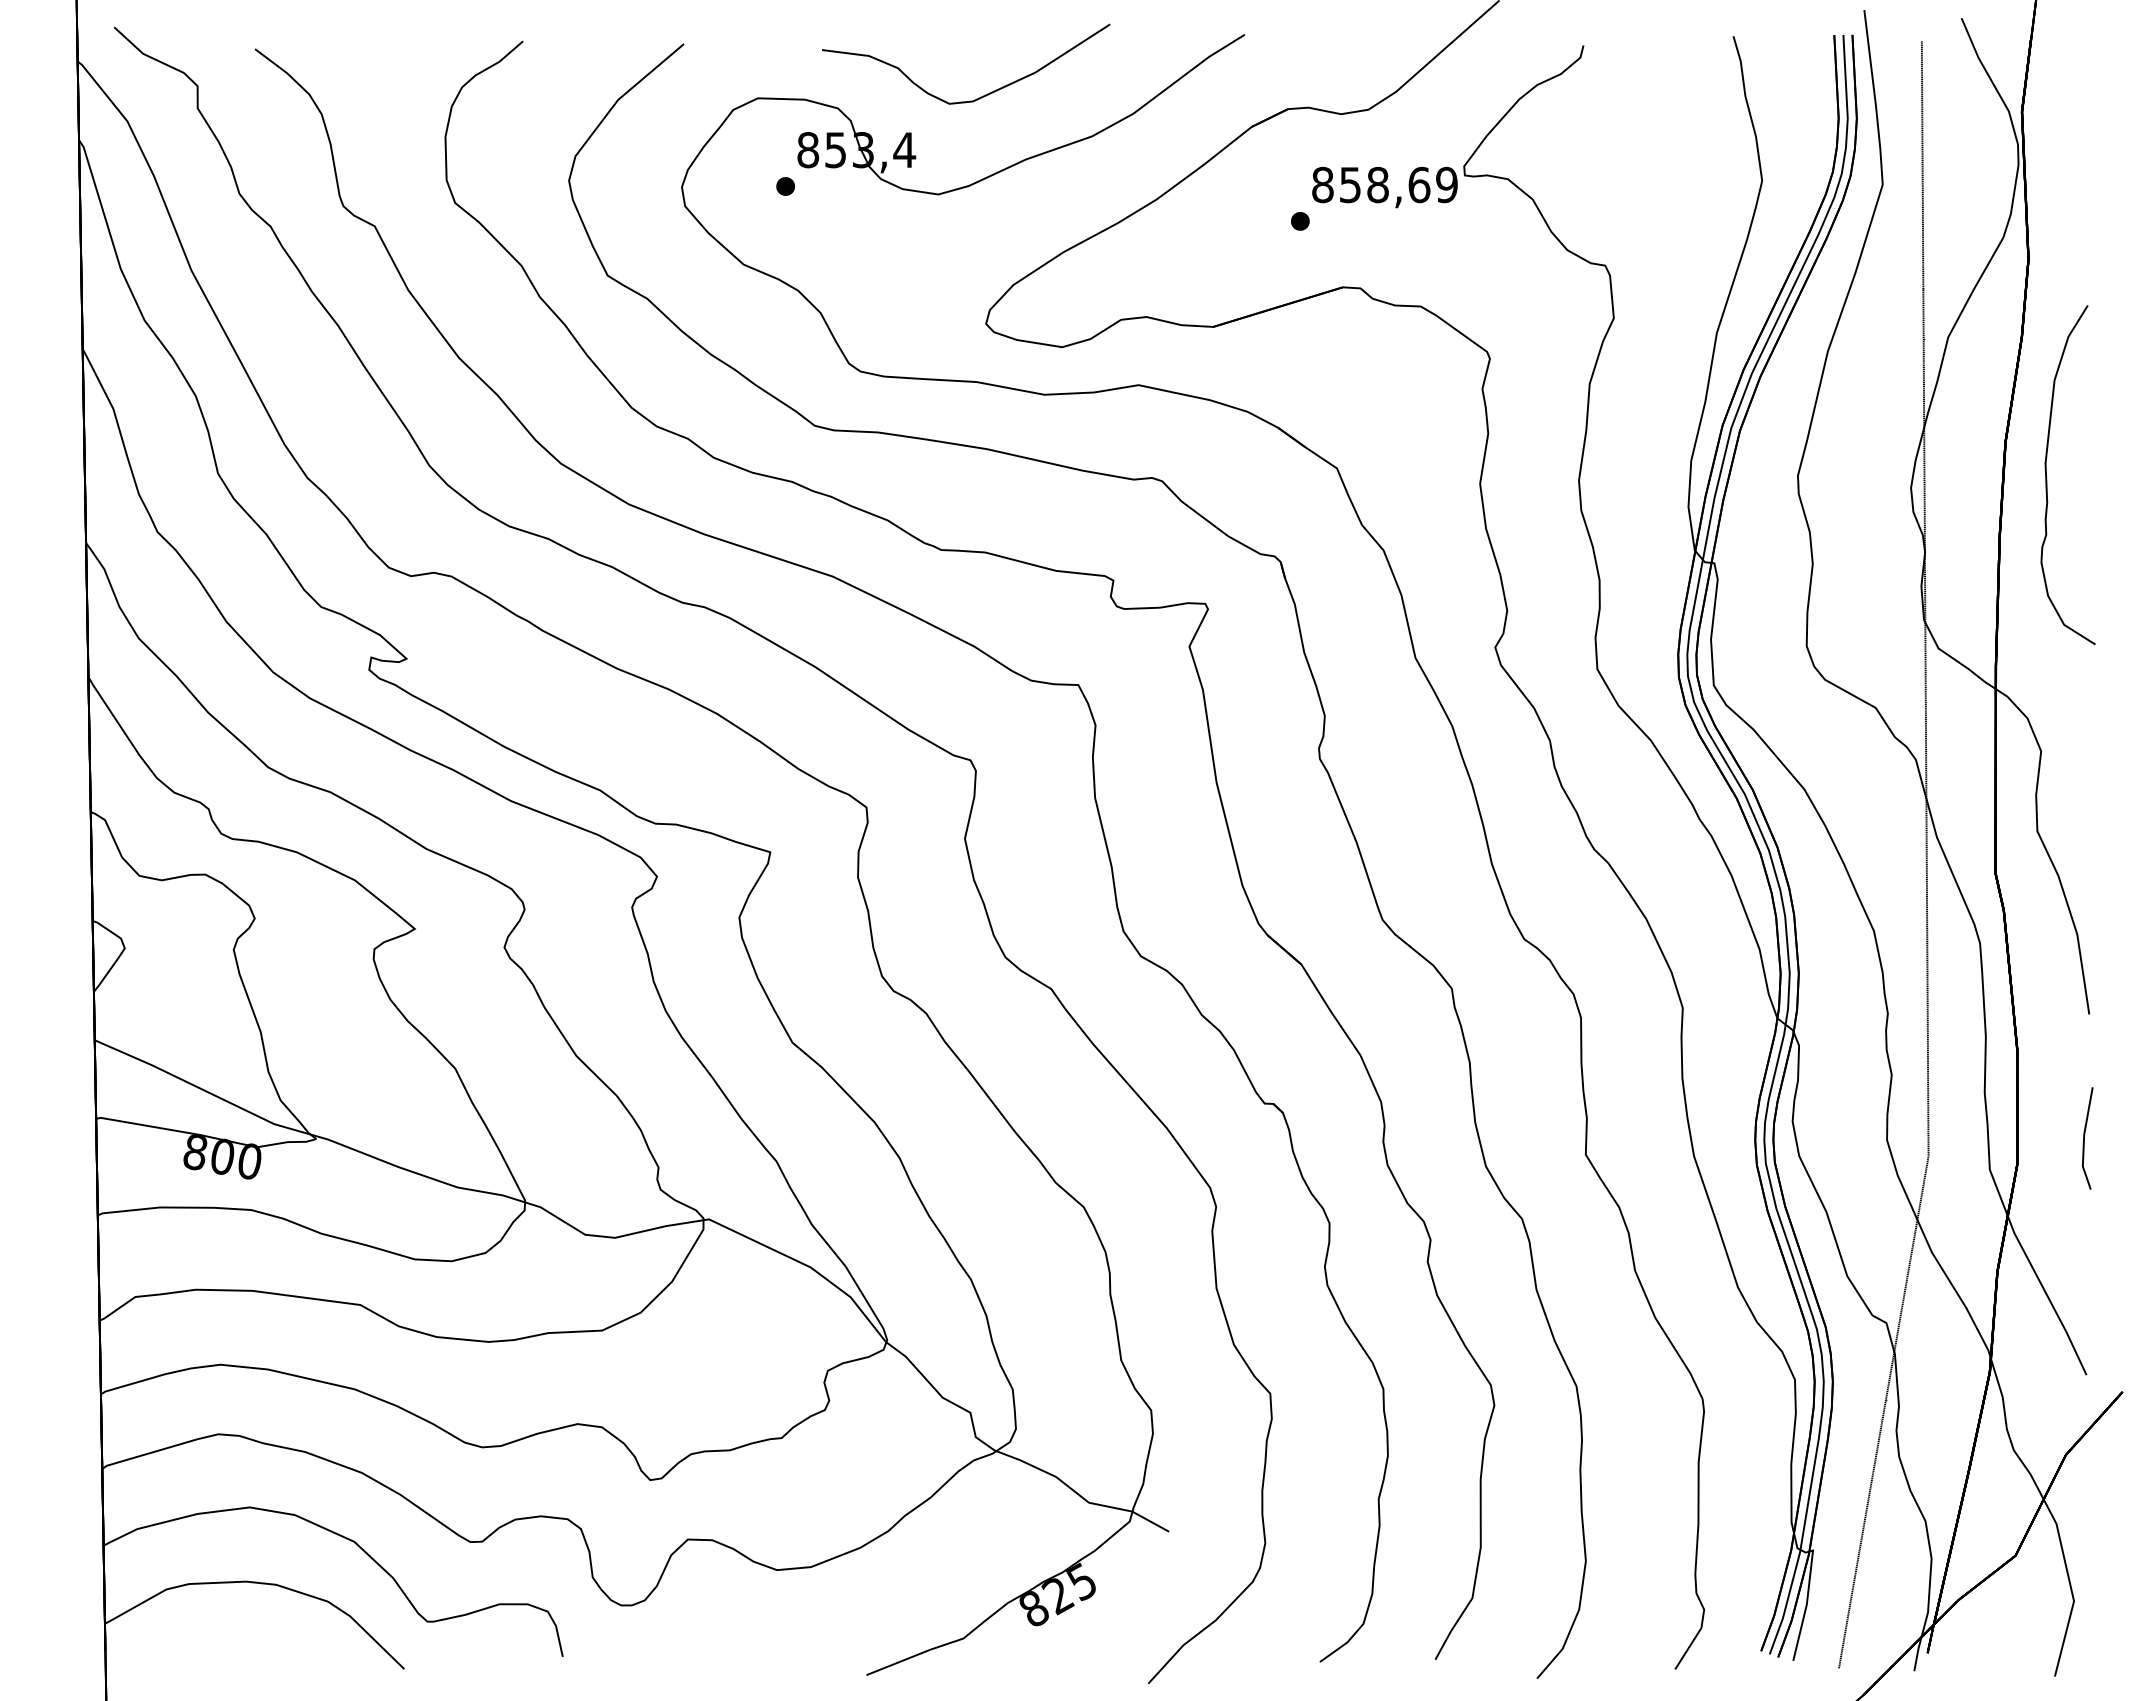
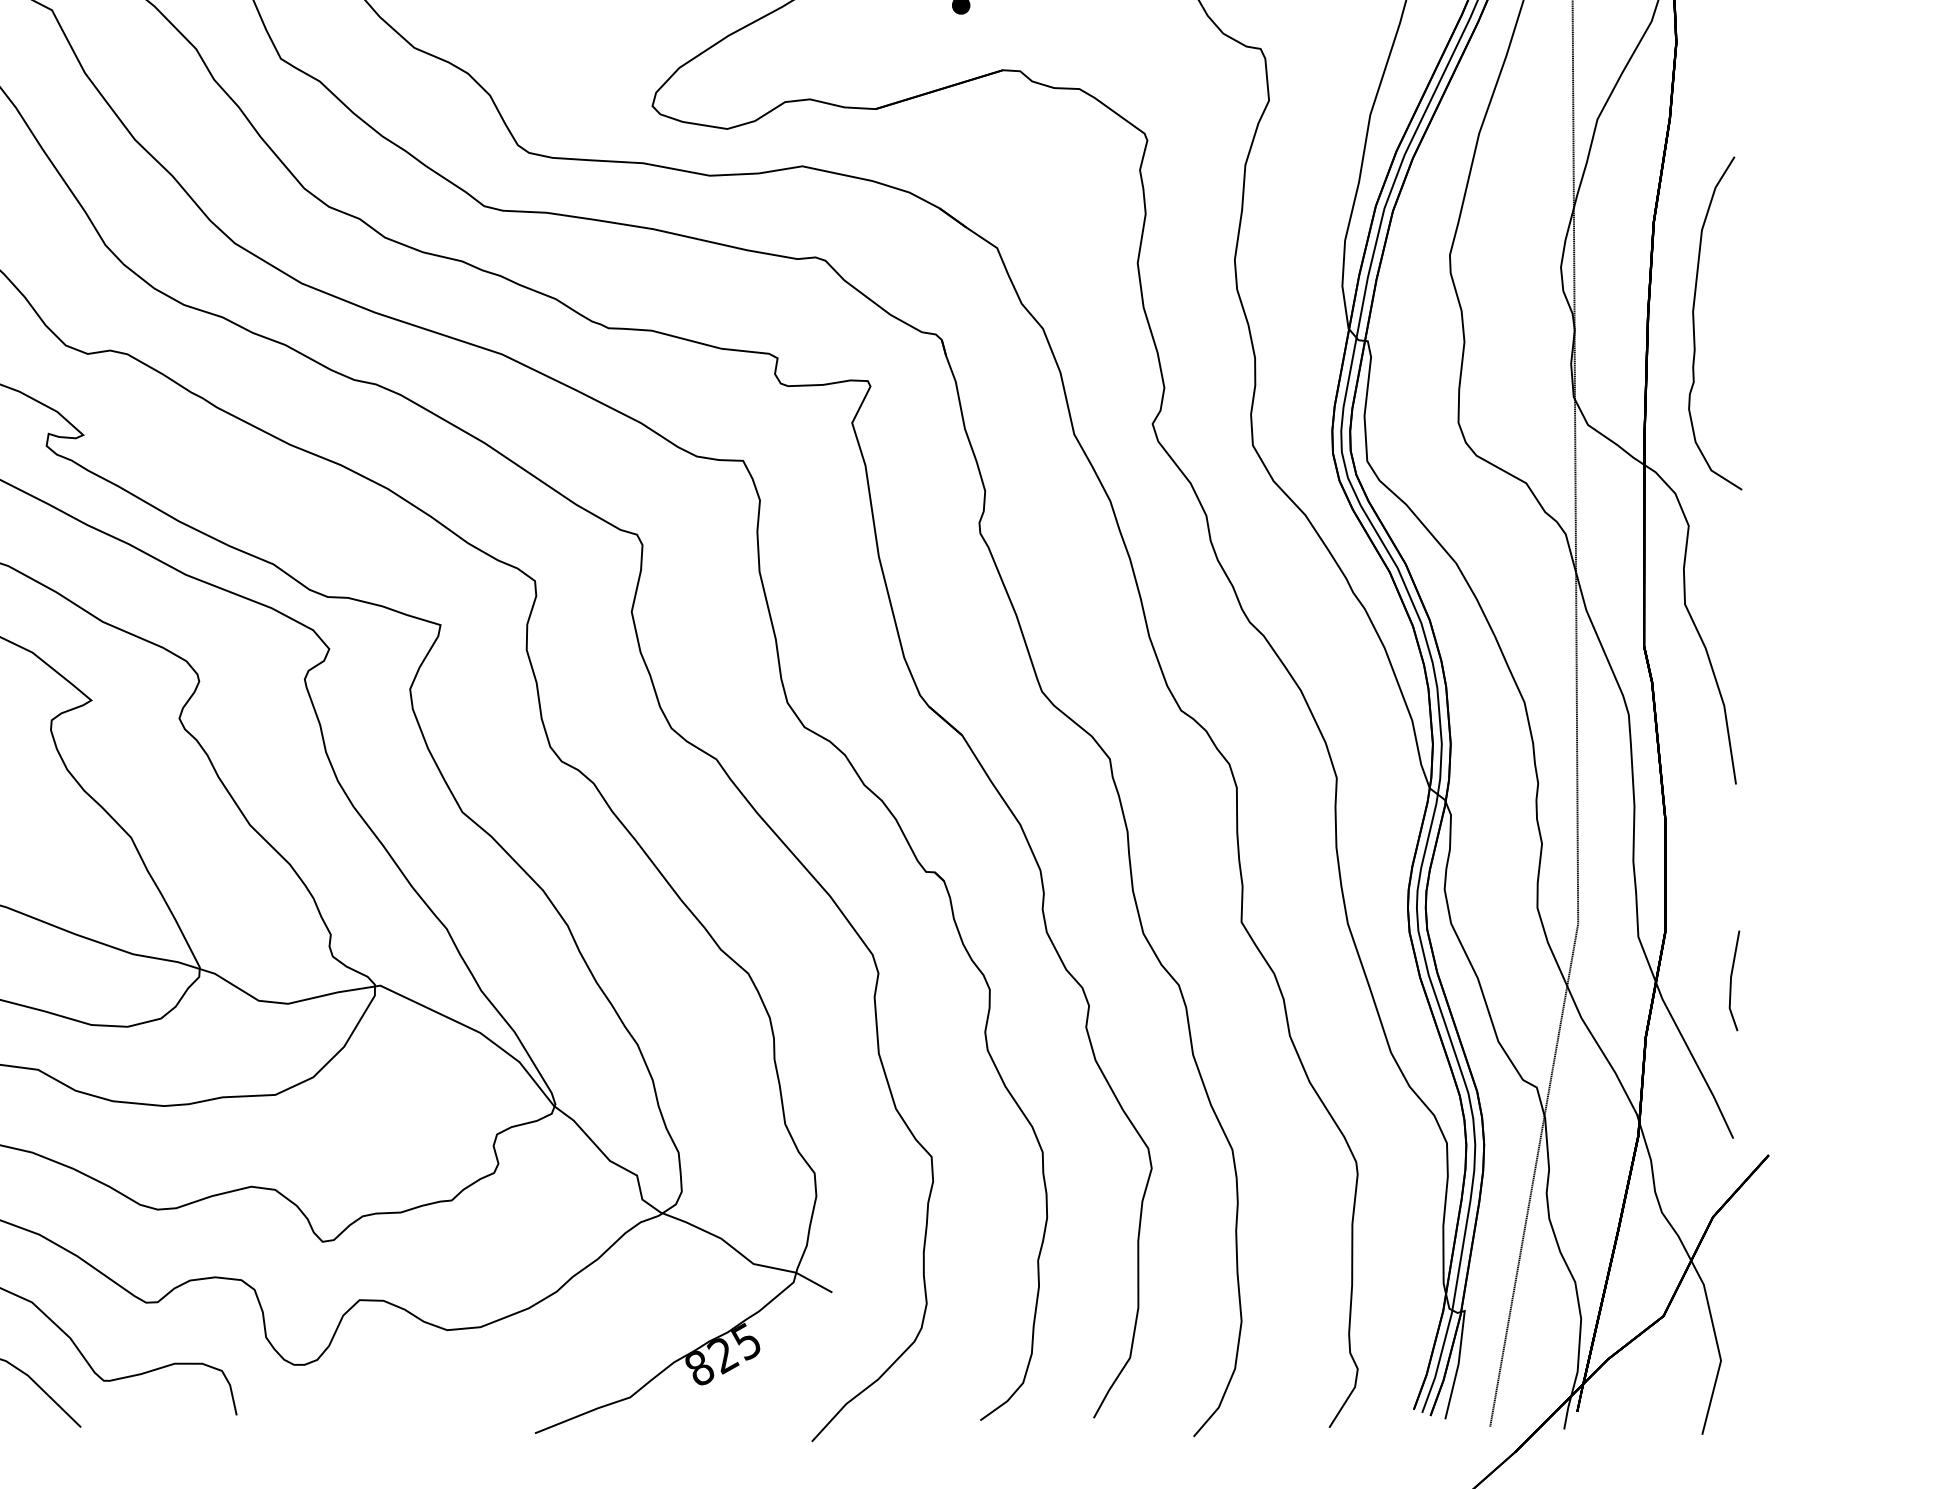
curve: (2047, 477) -> (1695, 325), moved
line: (2084, 1138) -> (1731, 980), moved

